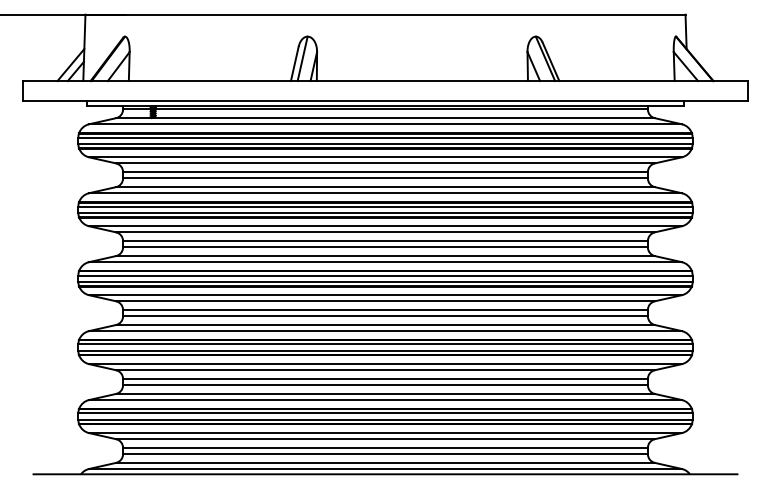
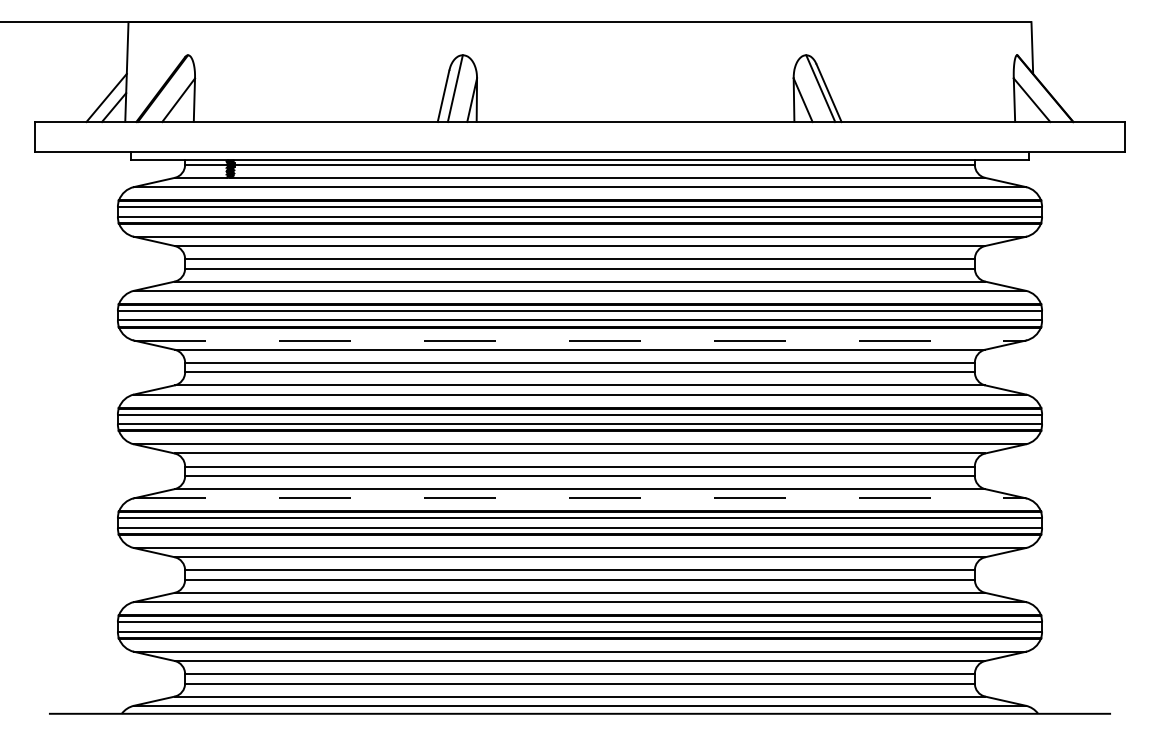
line: (385, 226) -> (580, 340), solid -> dashed
line: (385, 331) -> (580, 498), solid -> dashed

